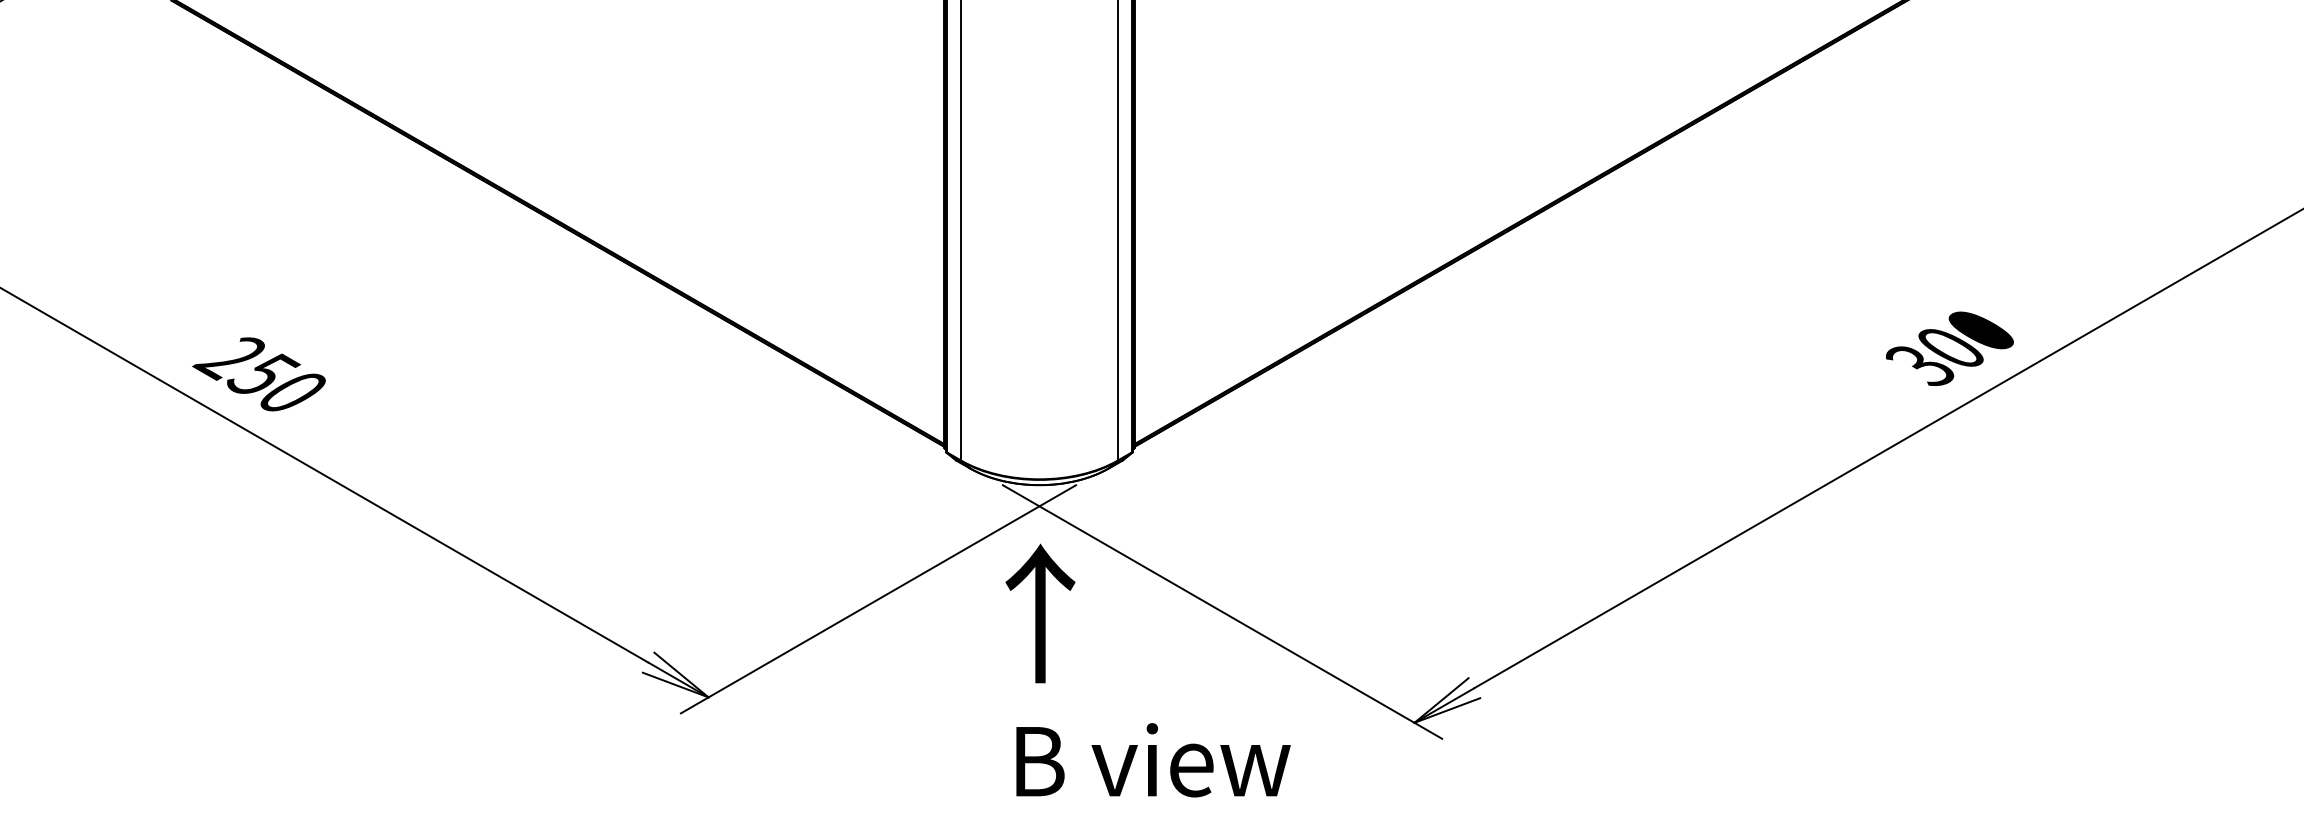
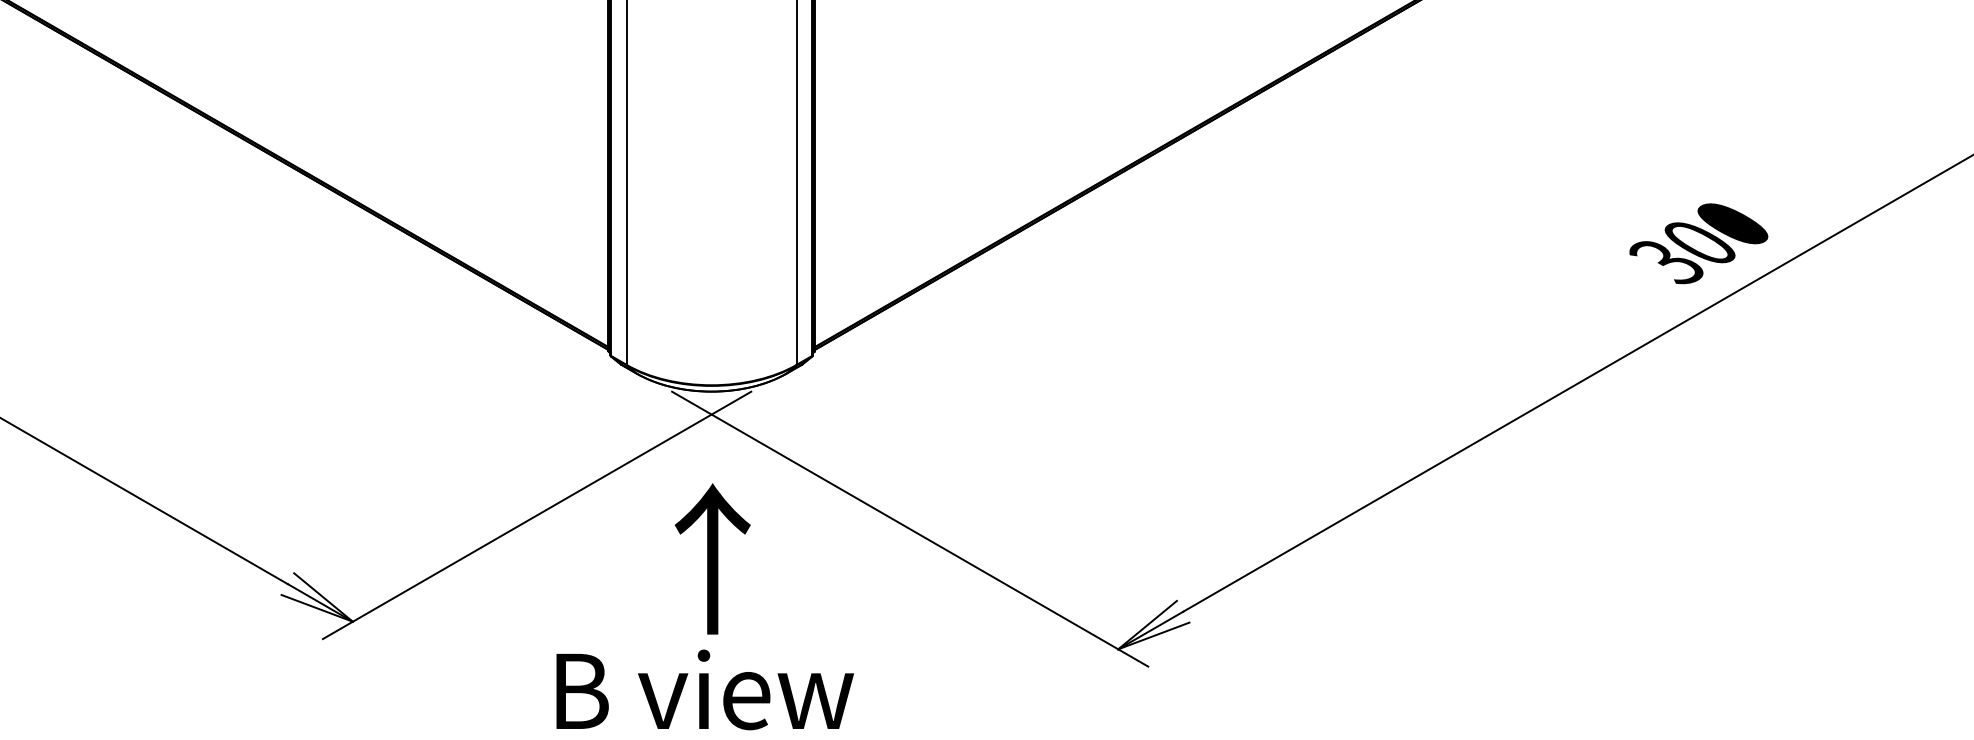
text: (1040, 613) -> (712, 558), moved
text: (1153, 760) -> (705, 690), moved

